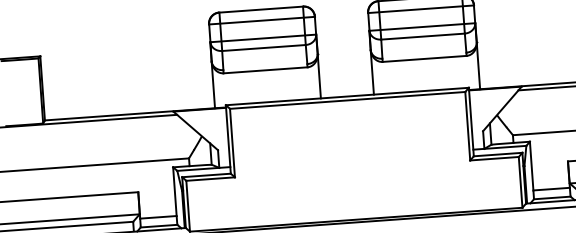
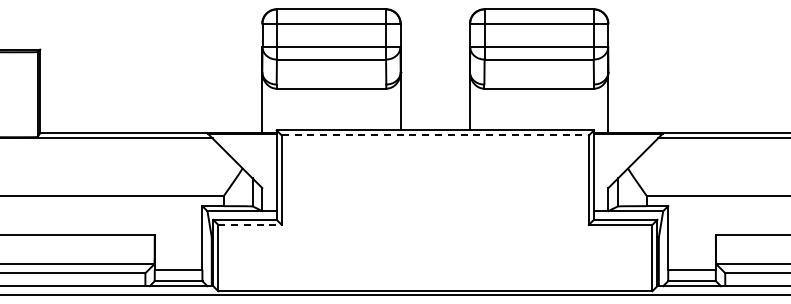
line: (347, 100) -> (435, 135), solid -> dashed
line: (210, 178) -> (249, 224), solid -> dashed

